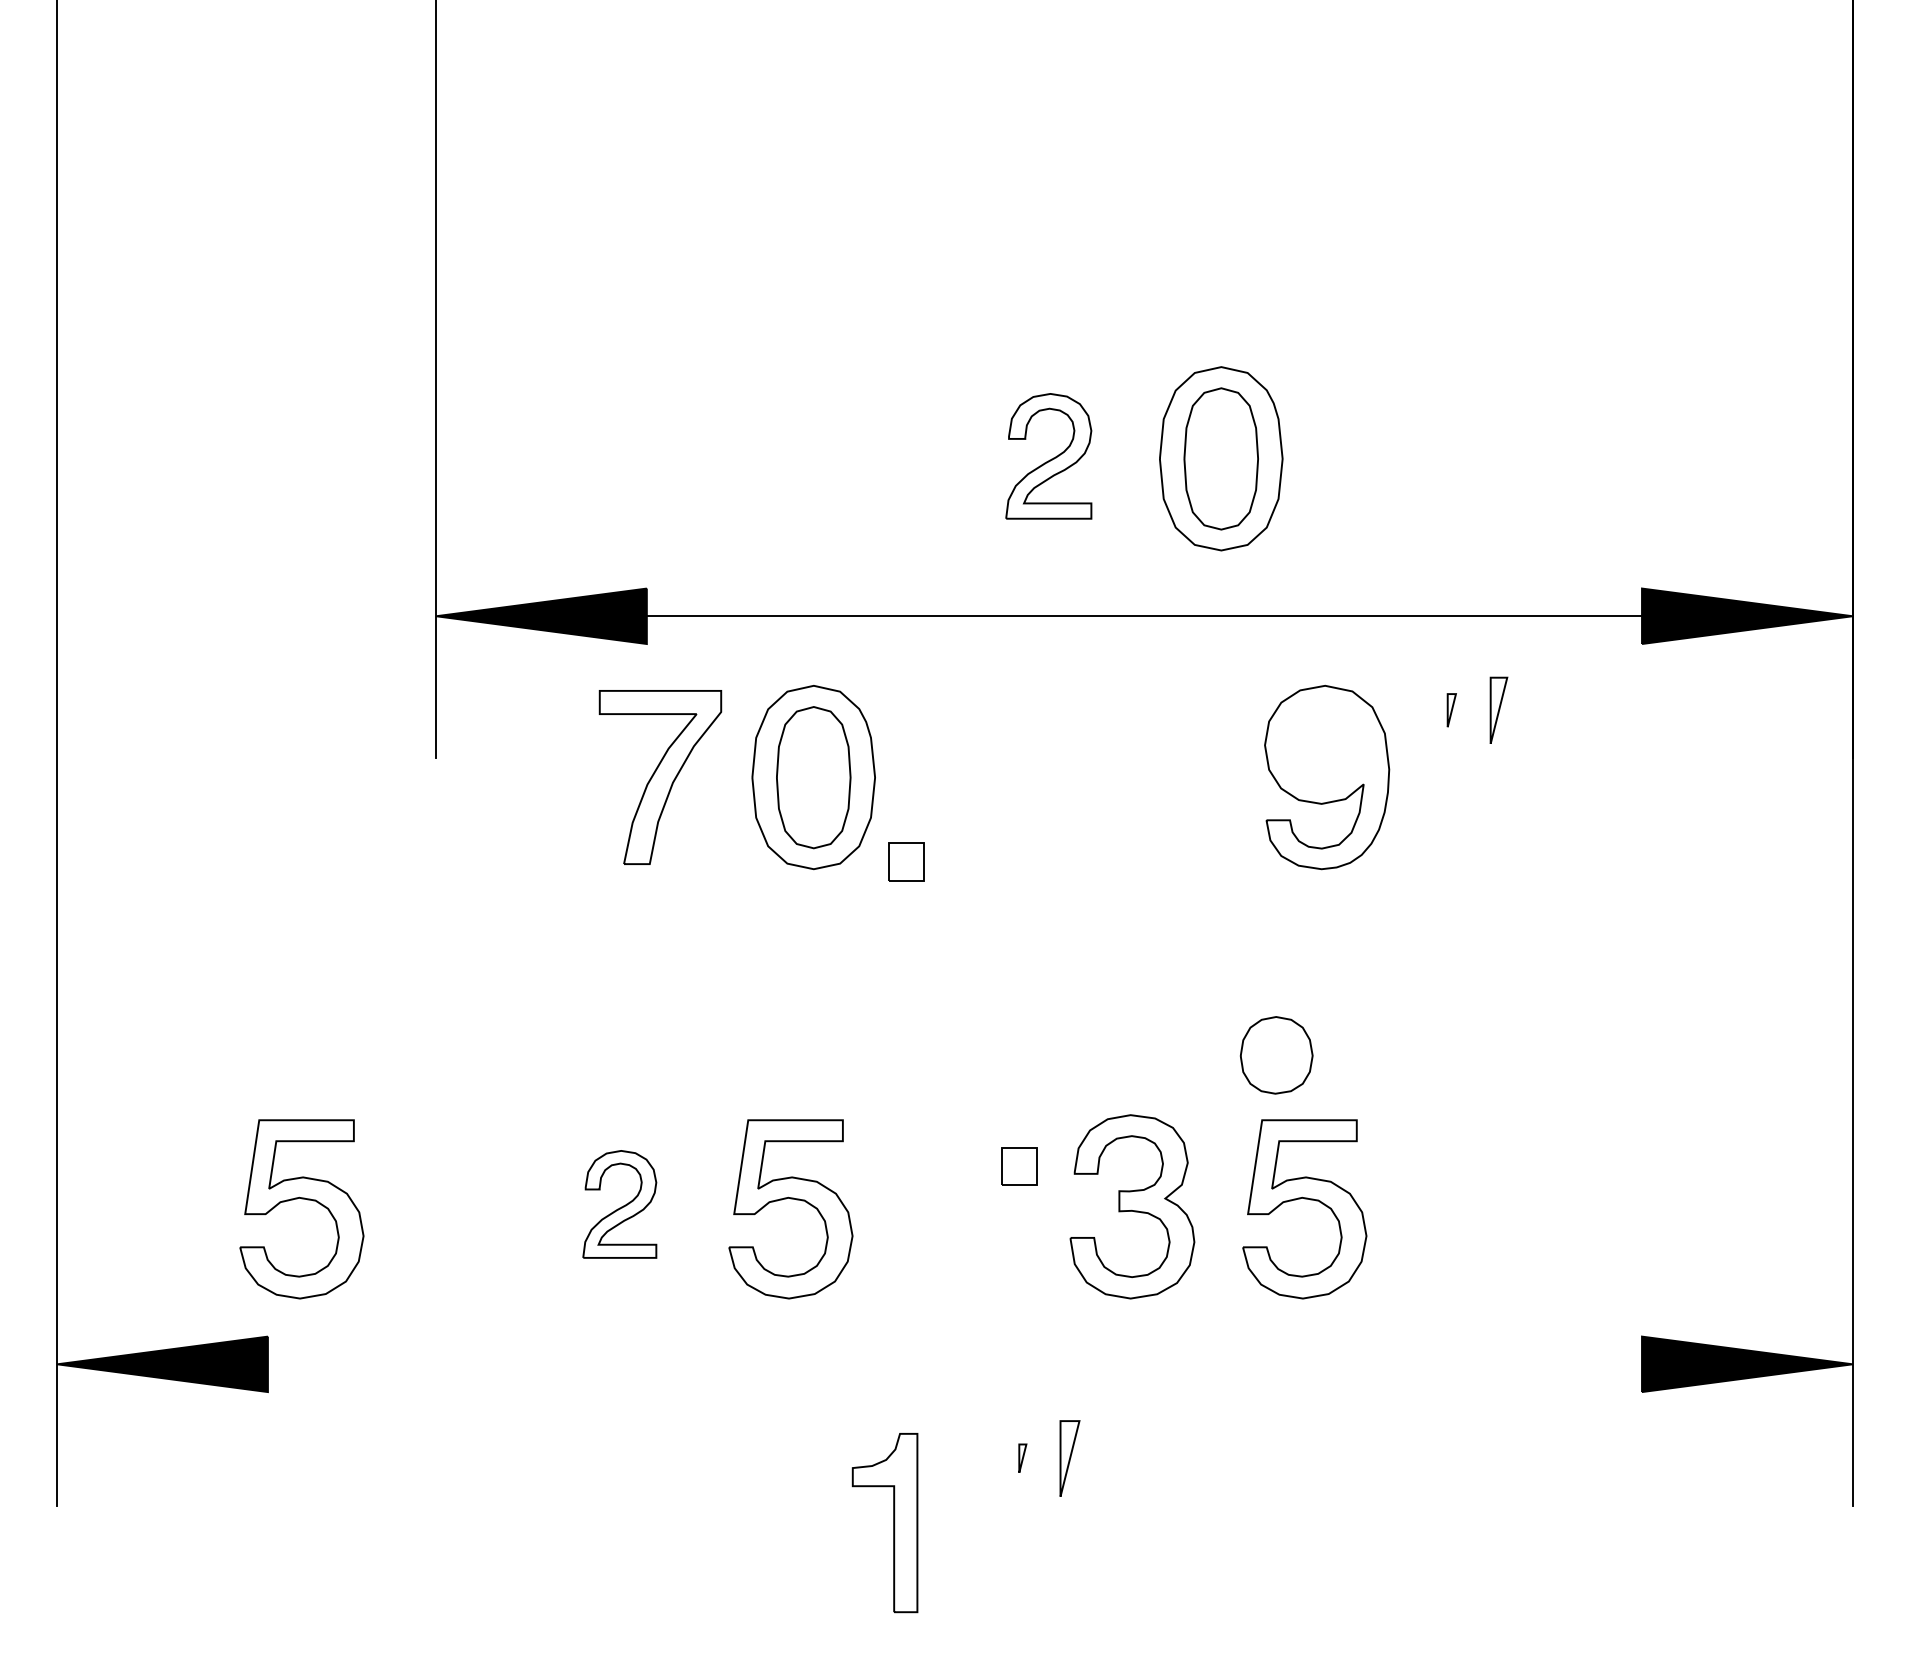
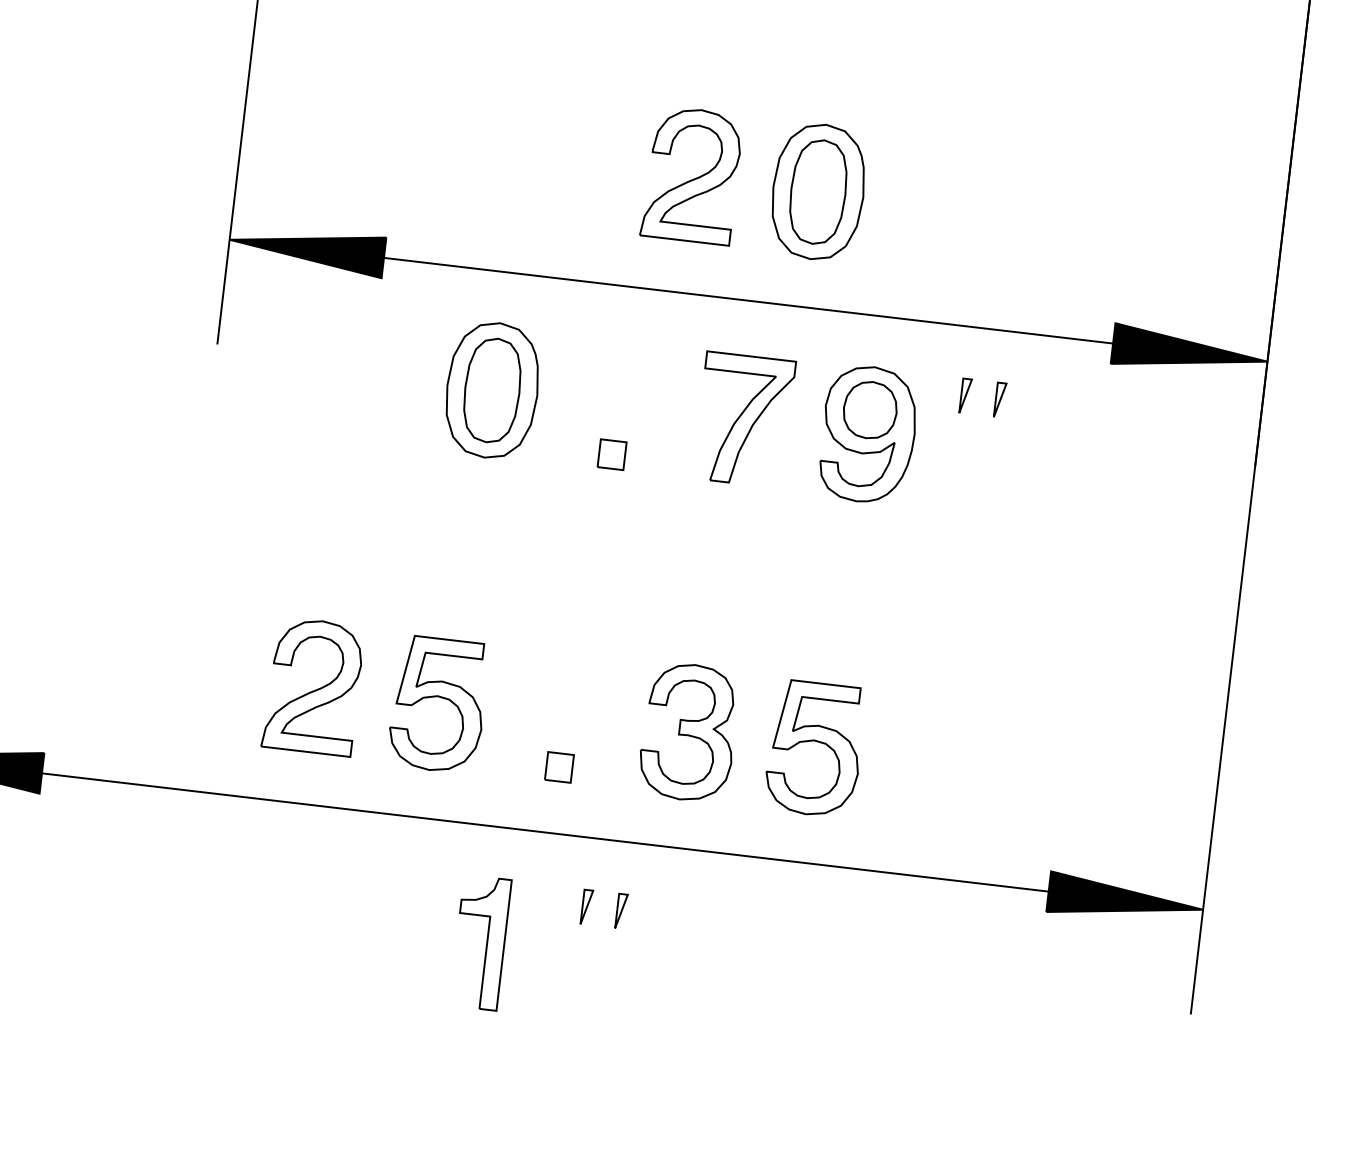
part: (1048, 456) -> (692, 175), size x1.43
part: (1451, 710) -> (965, 396), size x1.43
part: (1498, 710) -> (999, 400), size x0.71
part: (660, 777) -> (744, 419), moved
part: (906, 861) -> (612, 454), moved
part: (1276, 1055) -> (870, 410), moved
part: (1019, 1166) -> (559, 767), moved
part: (301, 1199) -> (80, 655), removed
part: (619, 1204) -> (313, 686), size x1.67
line: (954, 1364) -> (544, 832), added
part: (1022, 1458) -> (586, 907), size x1.67
part: (1069, 1458) -> (621, 911), size x0.62

